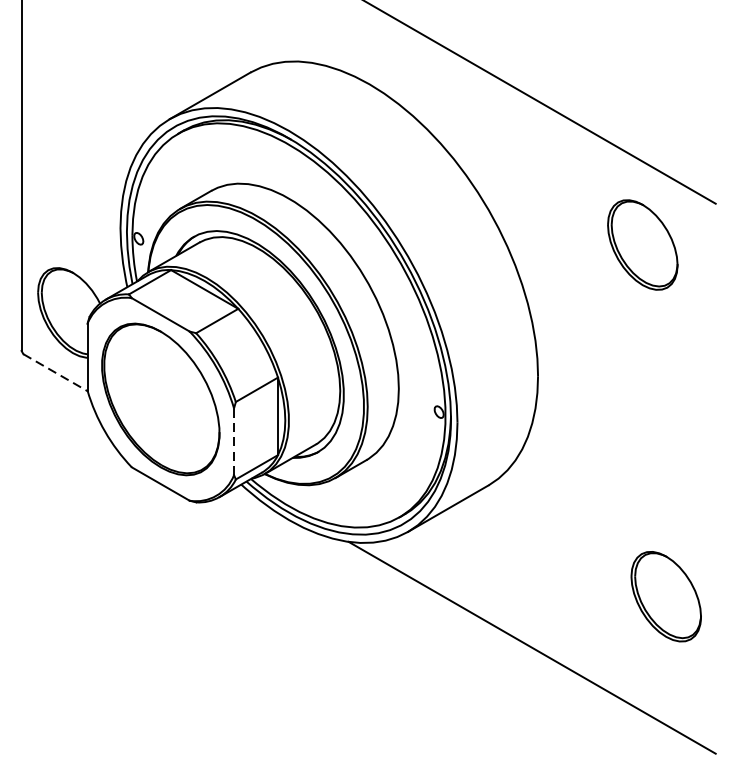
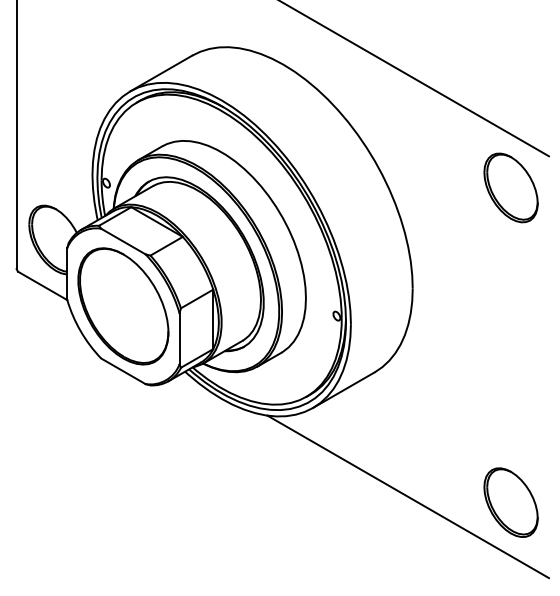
part: (642, 244) -> (510, 187), moved
line: (56, 373) -> (43, 286), dashed -> solid
line: (233, 441) -> (179, 338), dashed -> solid
part: (665, 596) -> (510, 502), moved

